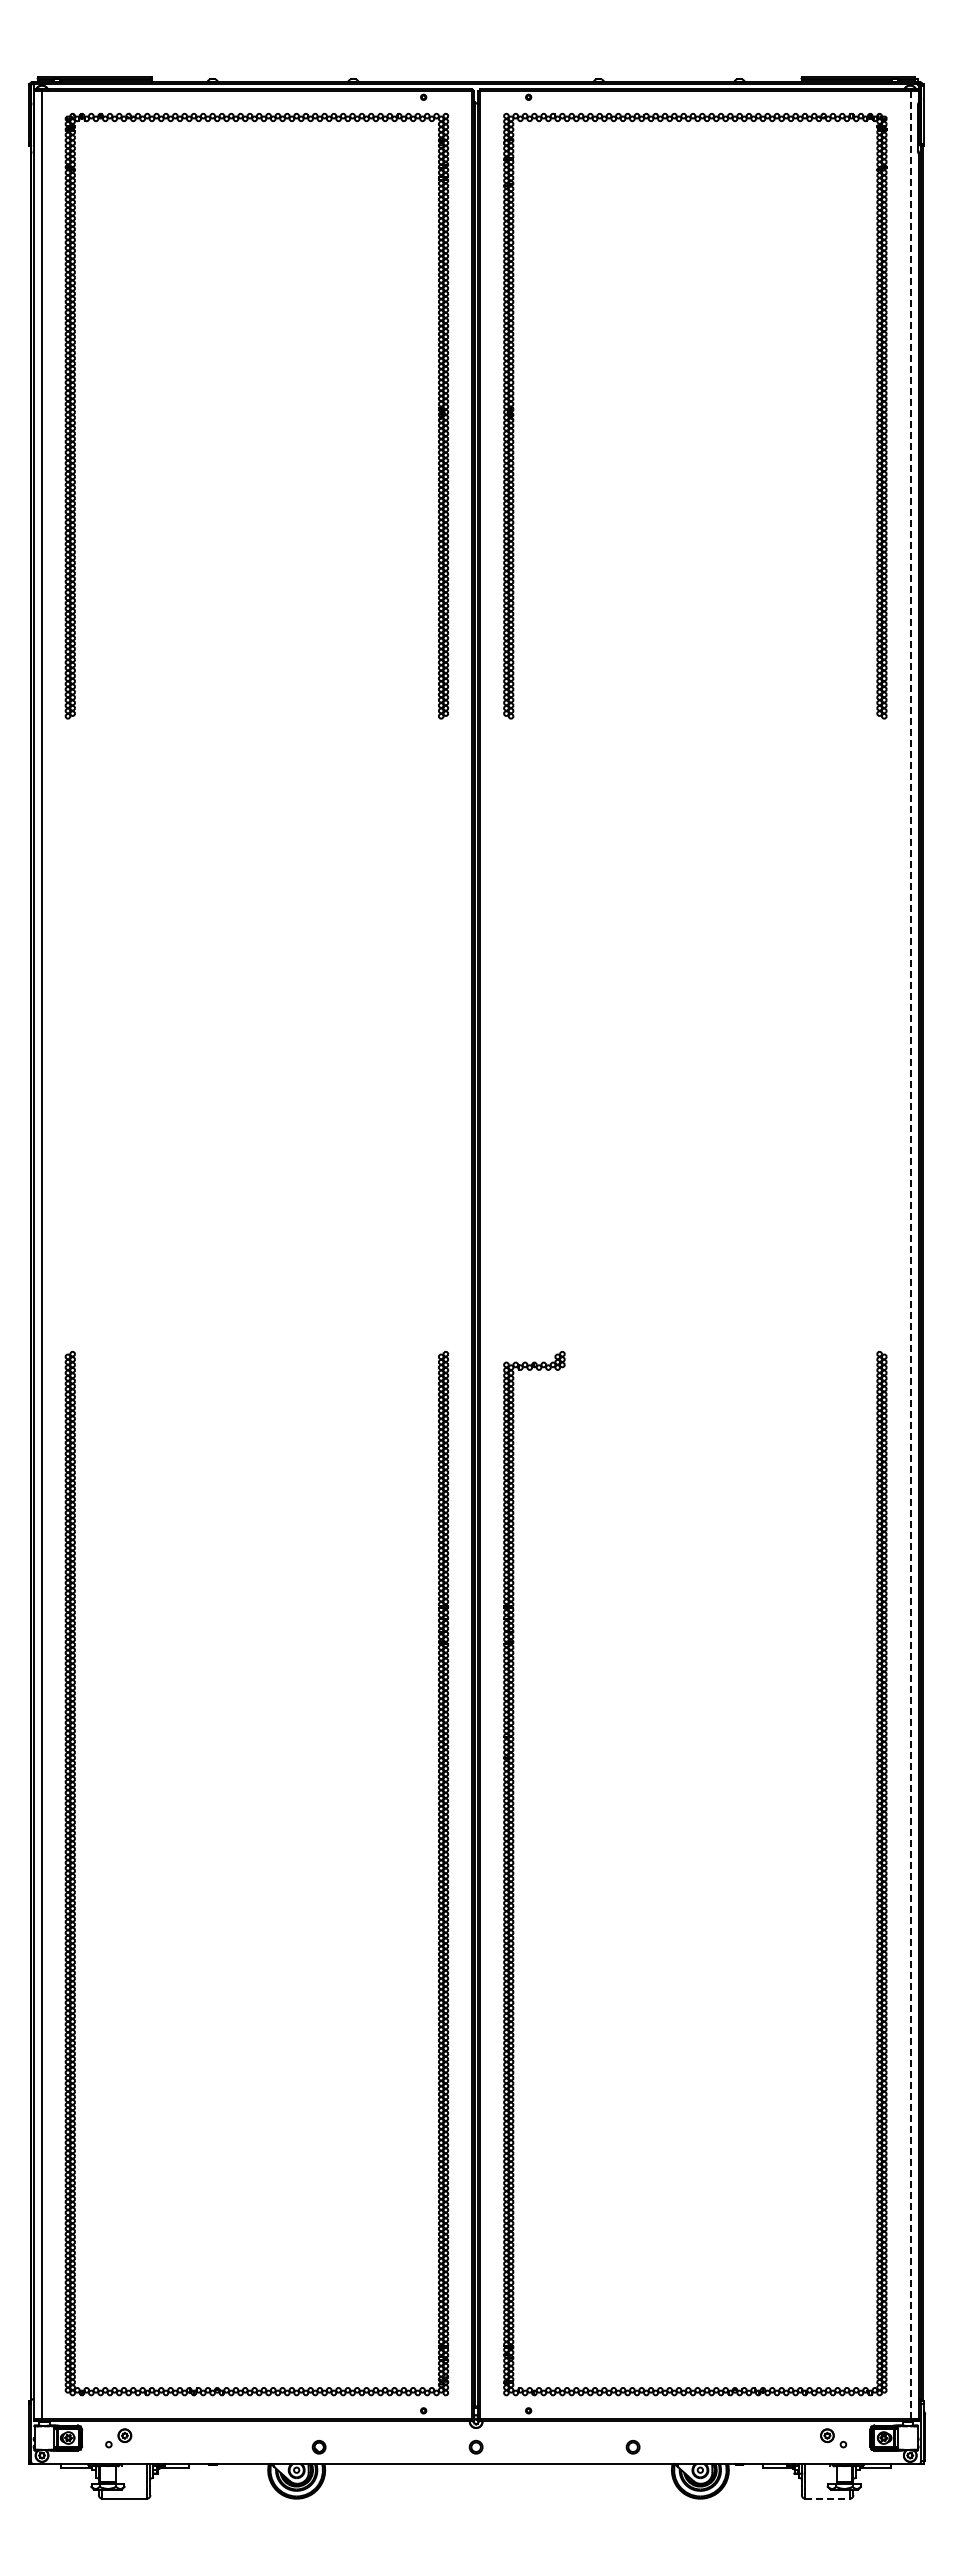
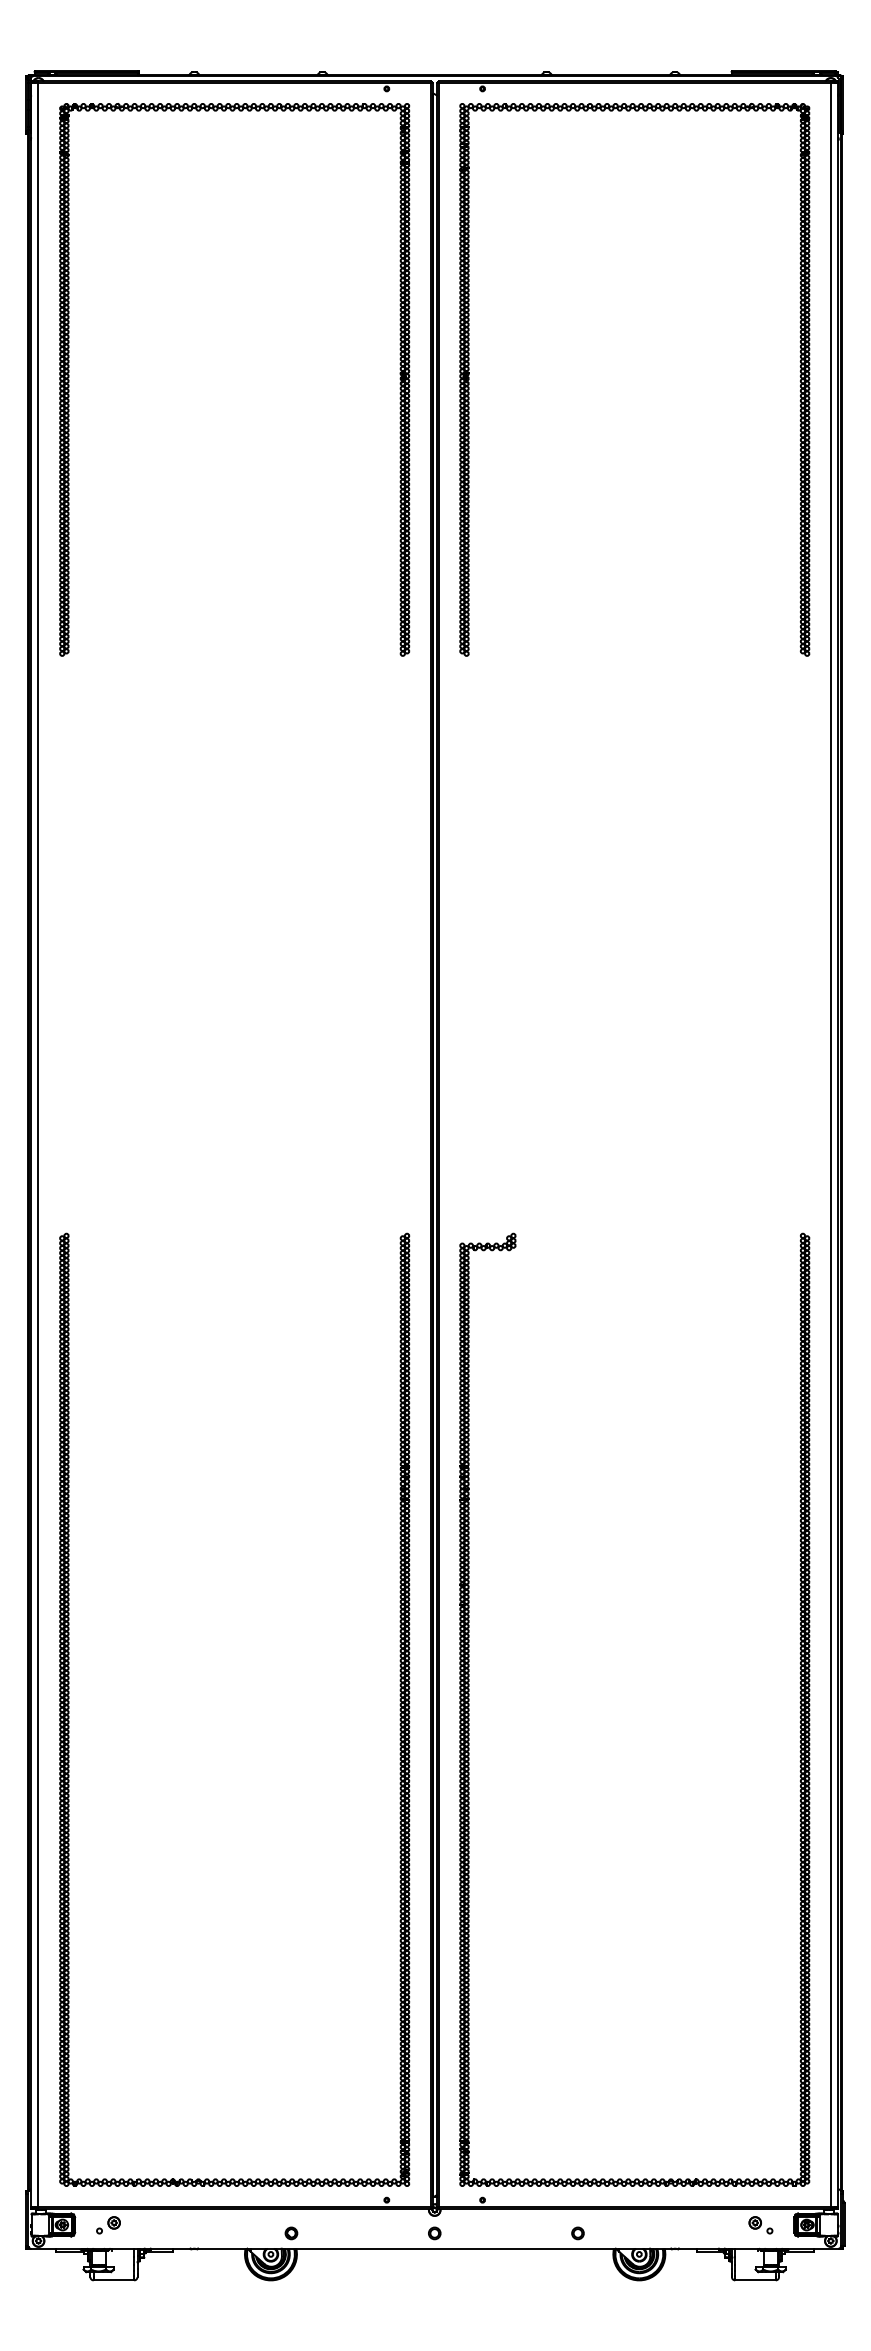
line: (910, 1254) -> (831, 1144), dashed -> solid
line: (828, 2498) -> (756, 2280), dashed -> solid

